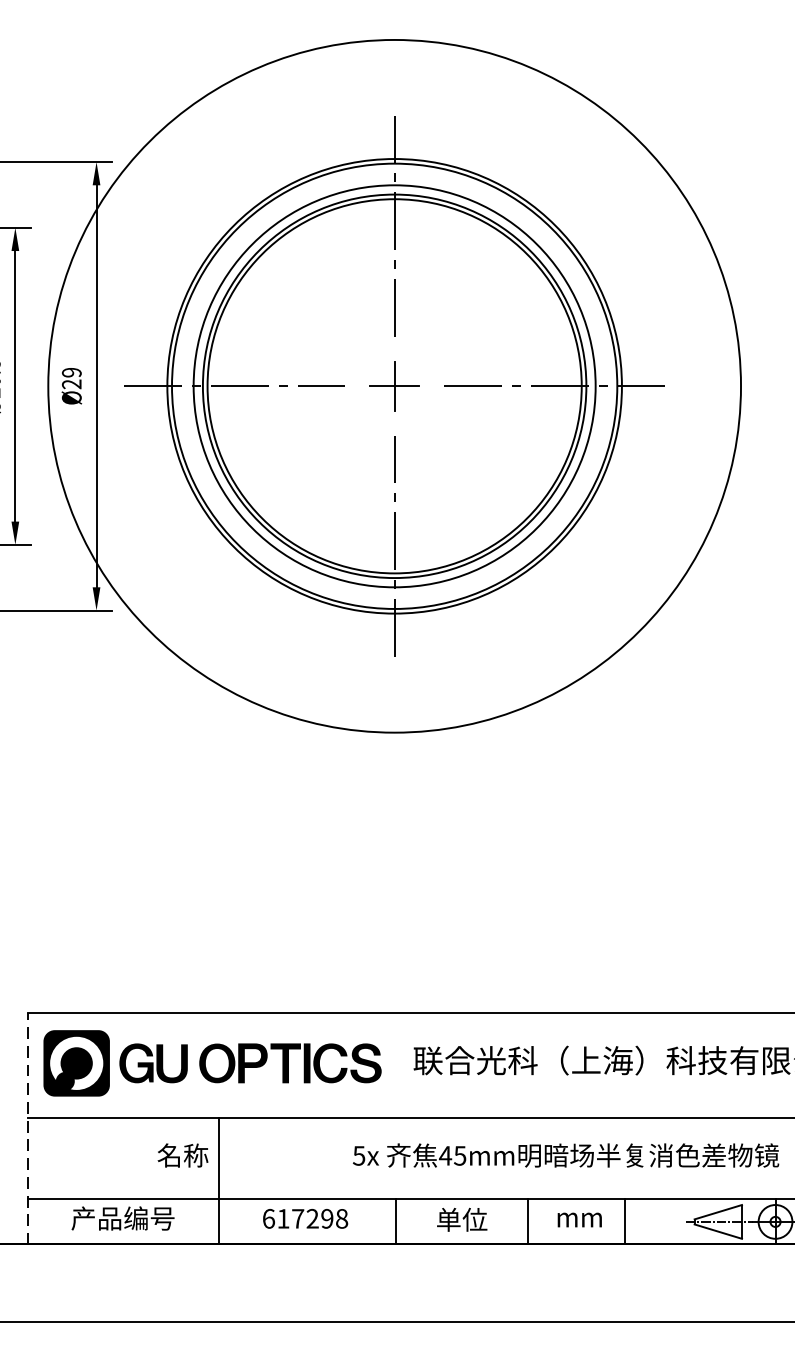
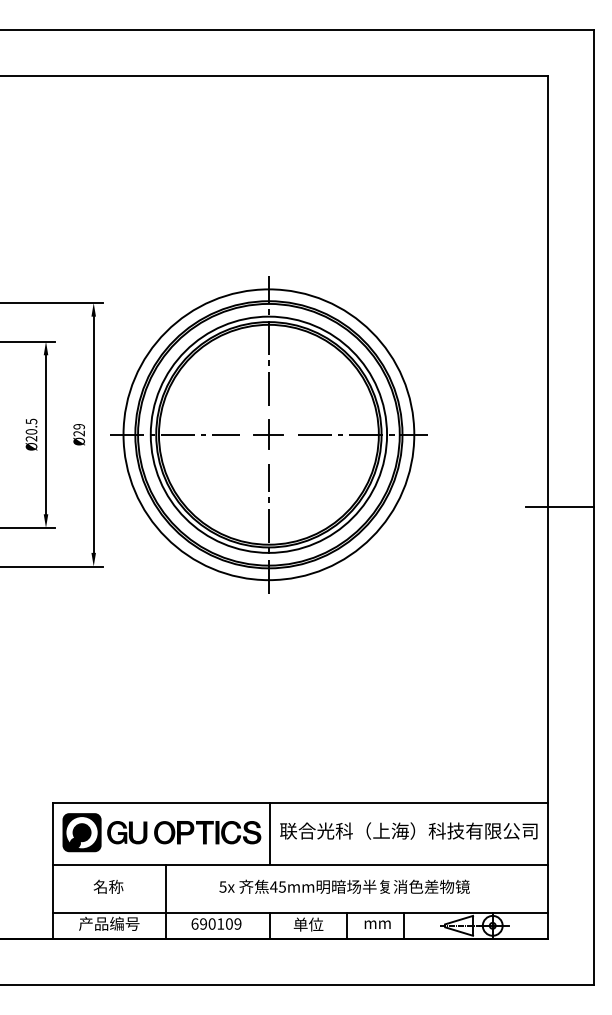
circle: (393, 385) -> (268, 434), size x0.71
line: (395, 1064) -> (269, 833), added
line: (28, 1127) -> (53, 870), dashed -> solid
text: (182, 1154) -> (108, 886), moved
text: (565, 1154) -> (344, 886), moved
text: (312, 1217) -> (220, 923), 617298 -> 690109

